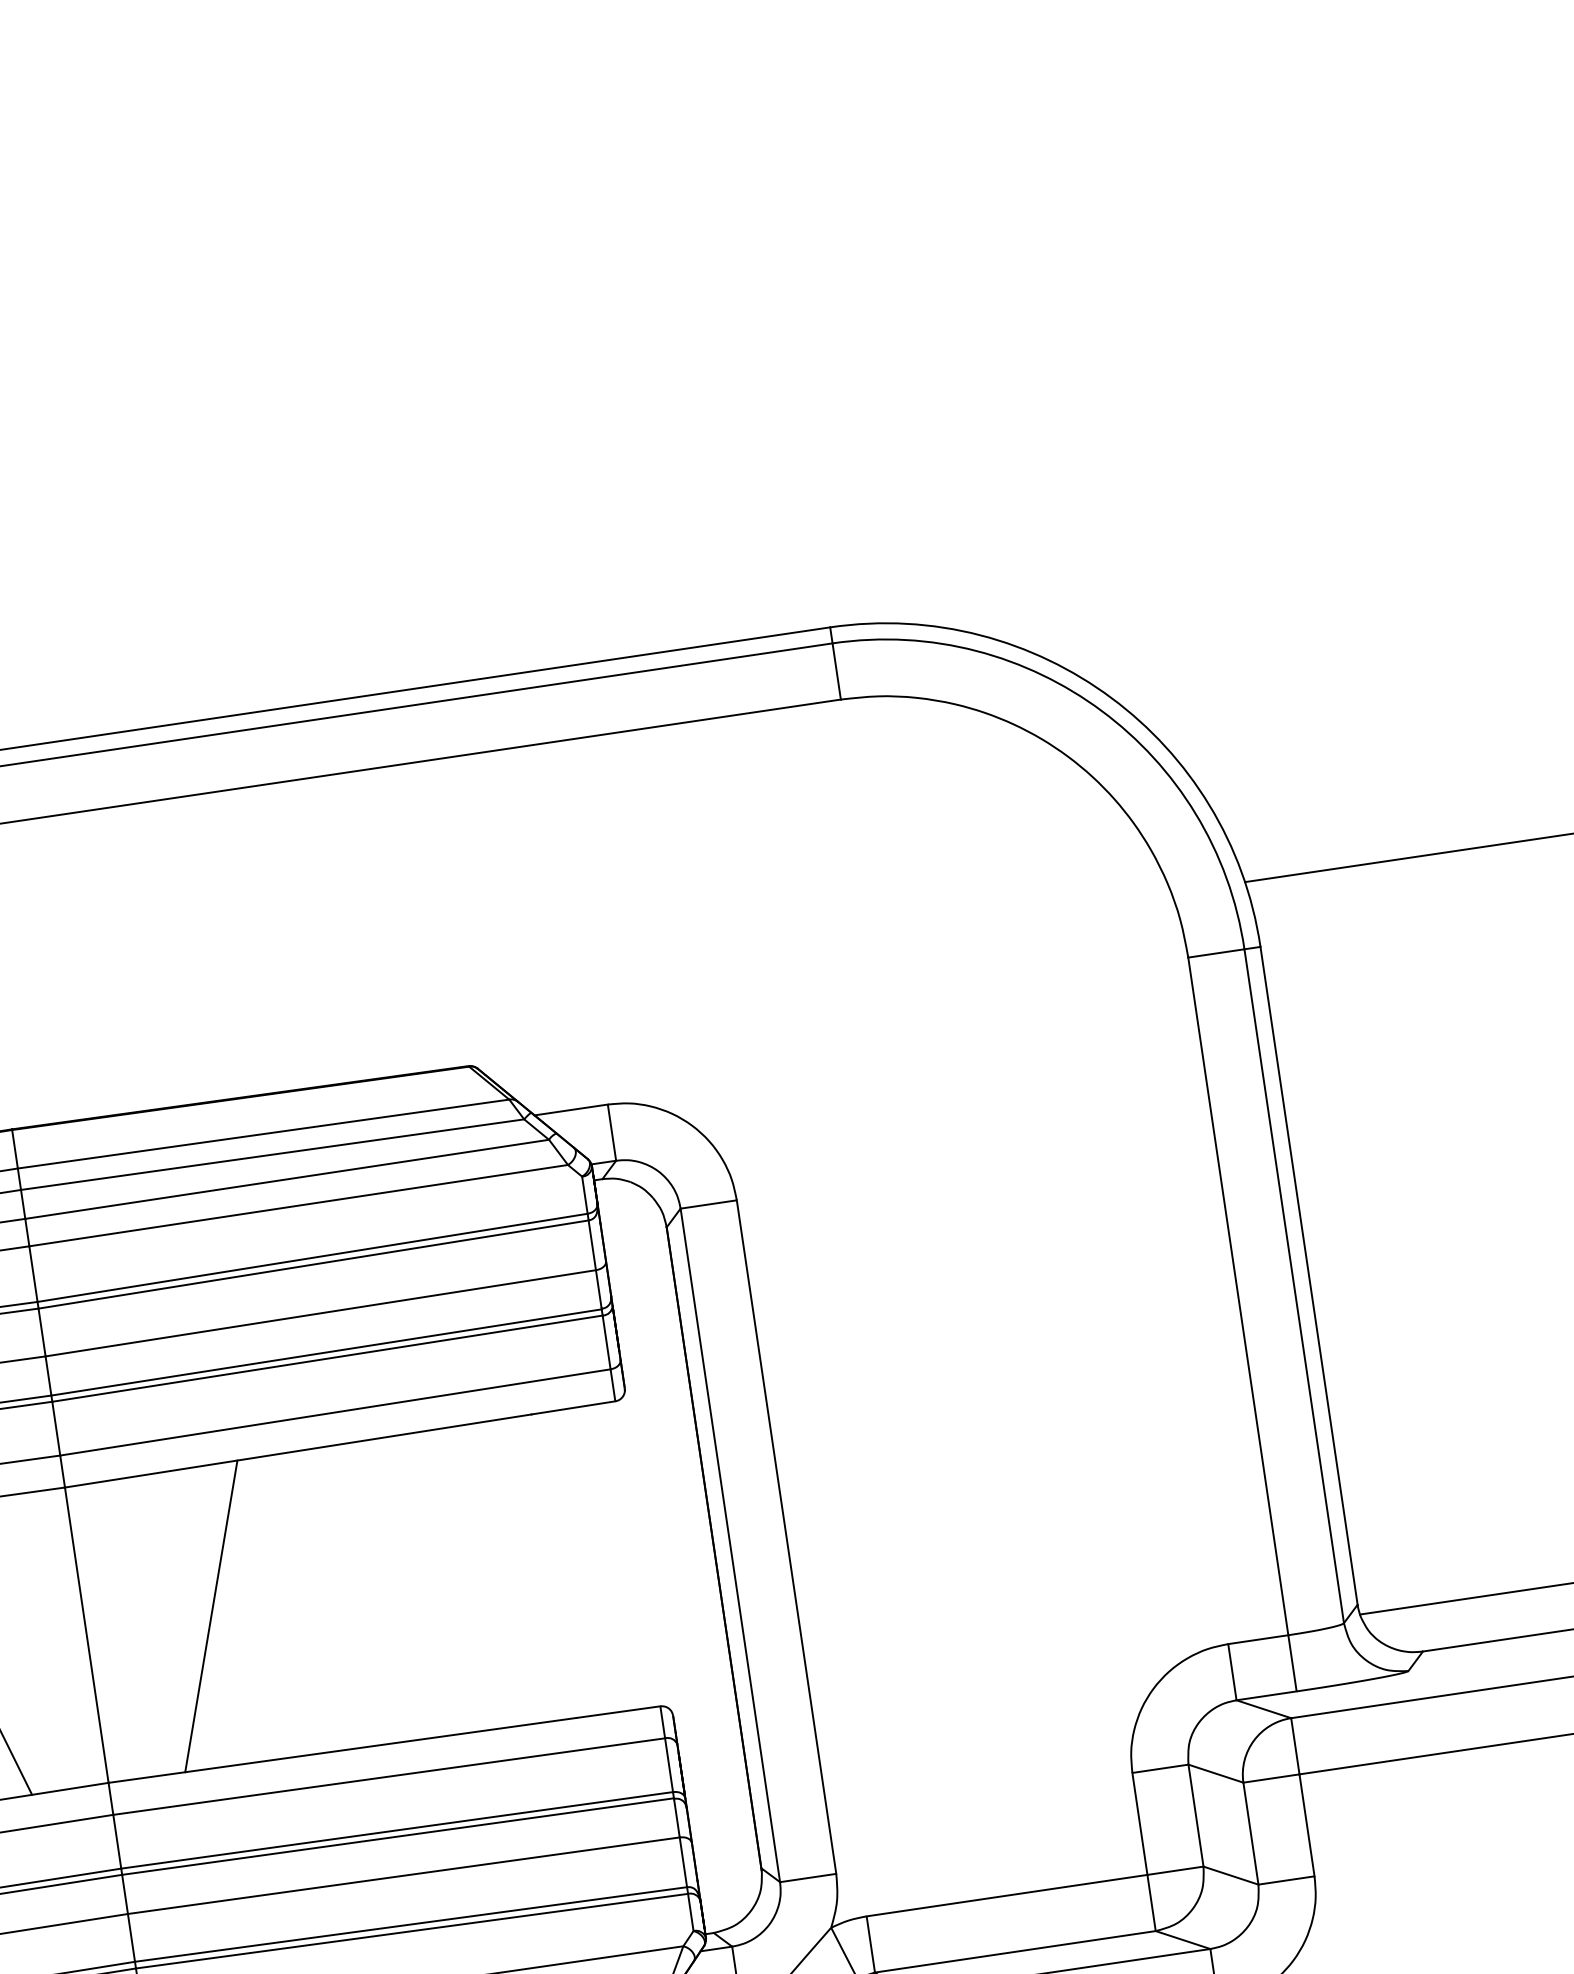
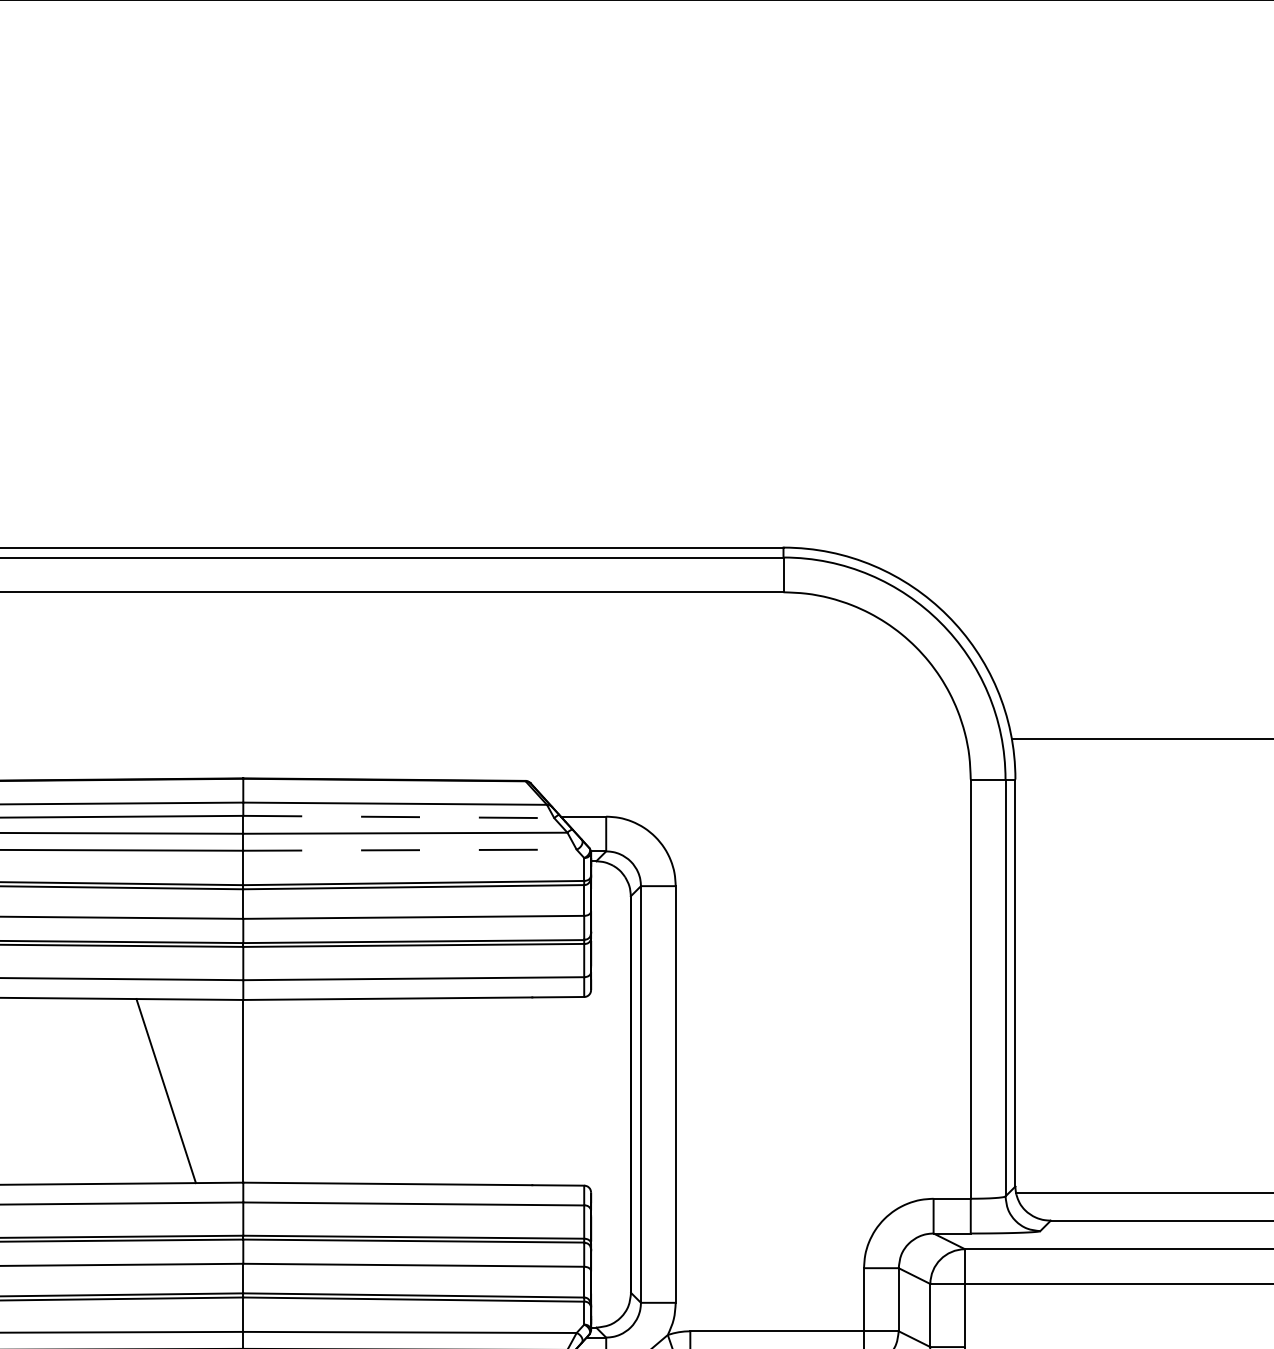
line: (273, 1155) -> (399, 817), solid -> dashed
line: (297, 1206) -> (409, 850), solid -> dashed
line: (211, 1617) -> (320, 1091), removed

